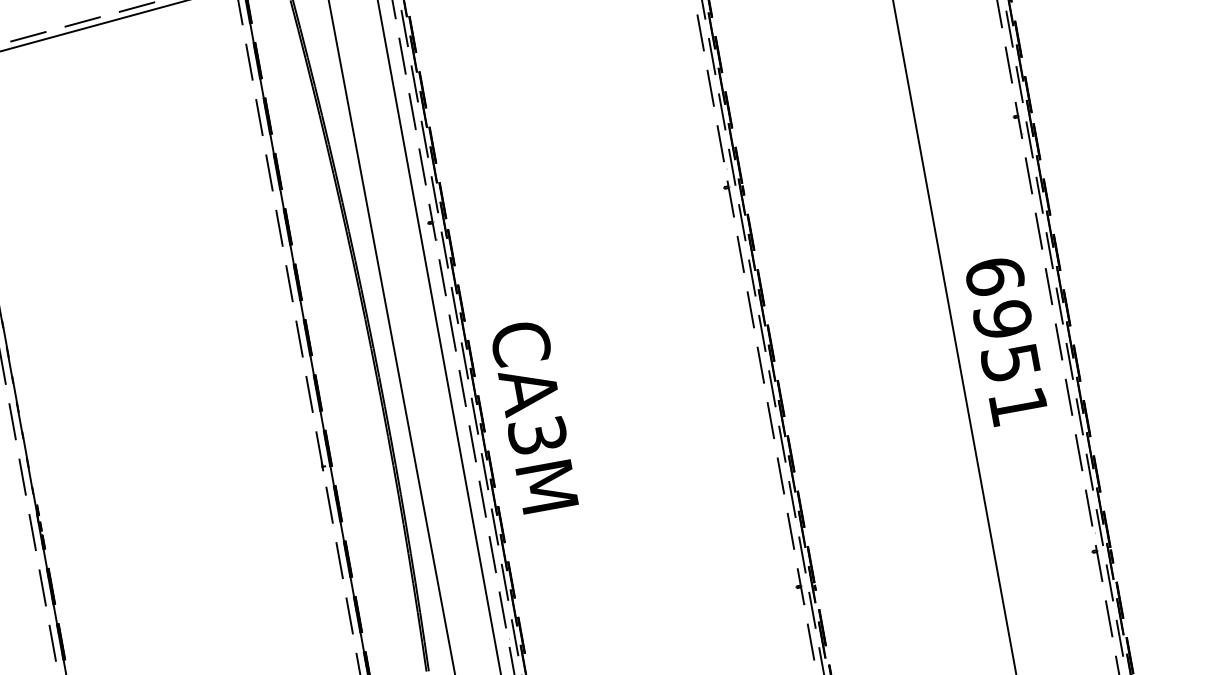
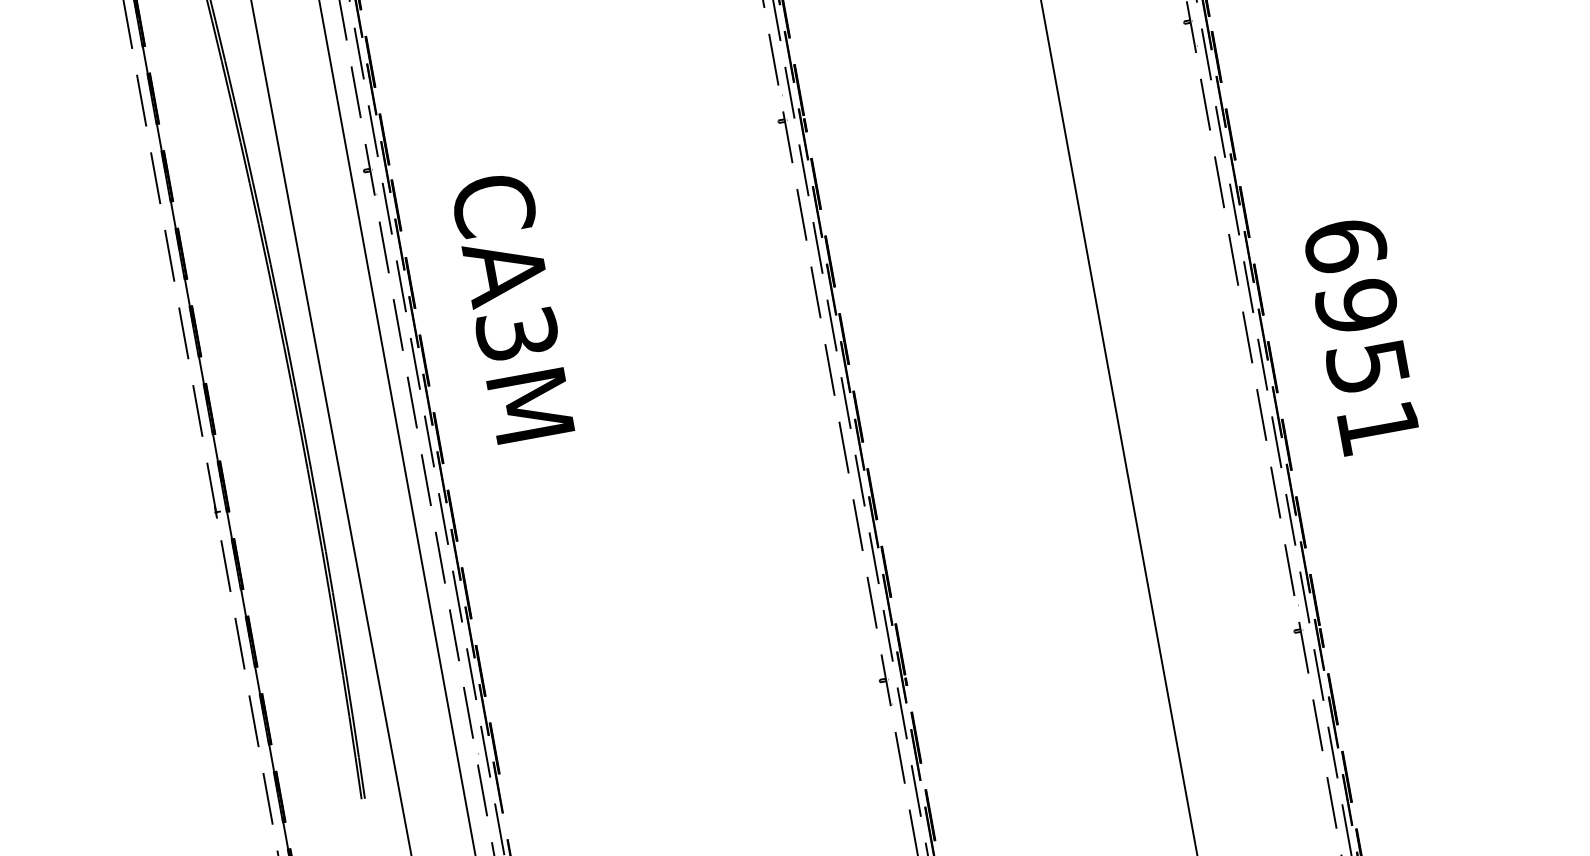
text: (1006, 342) -> (1361, 338), moved
text: (535, 418) -> (514, 310), moved

